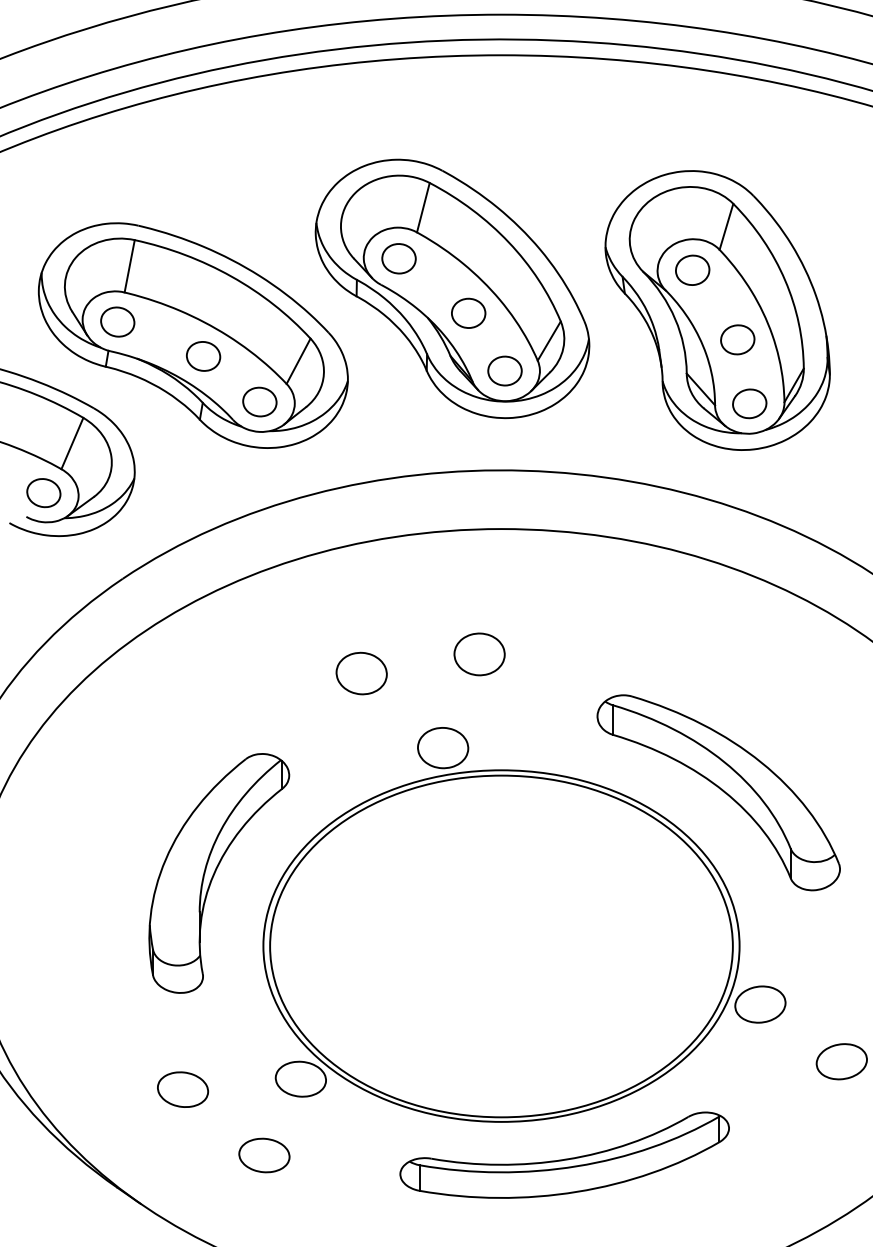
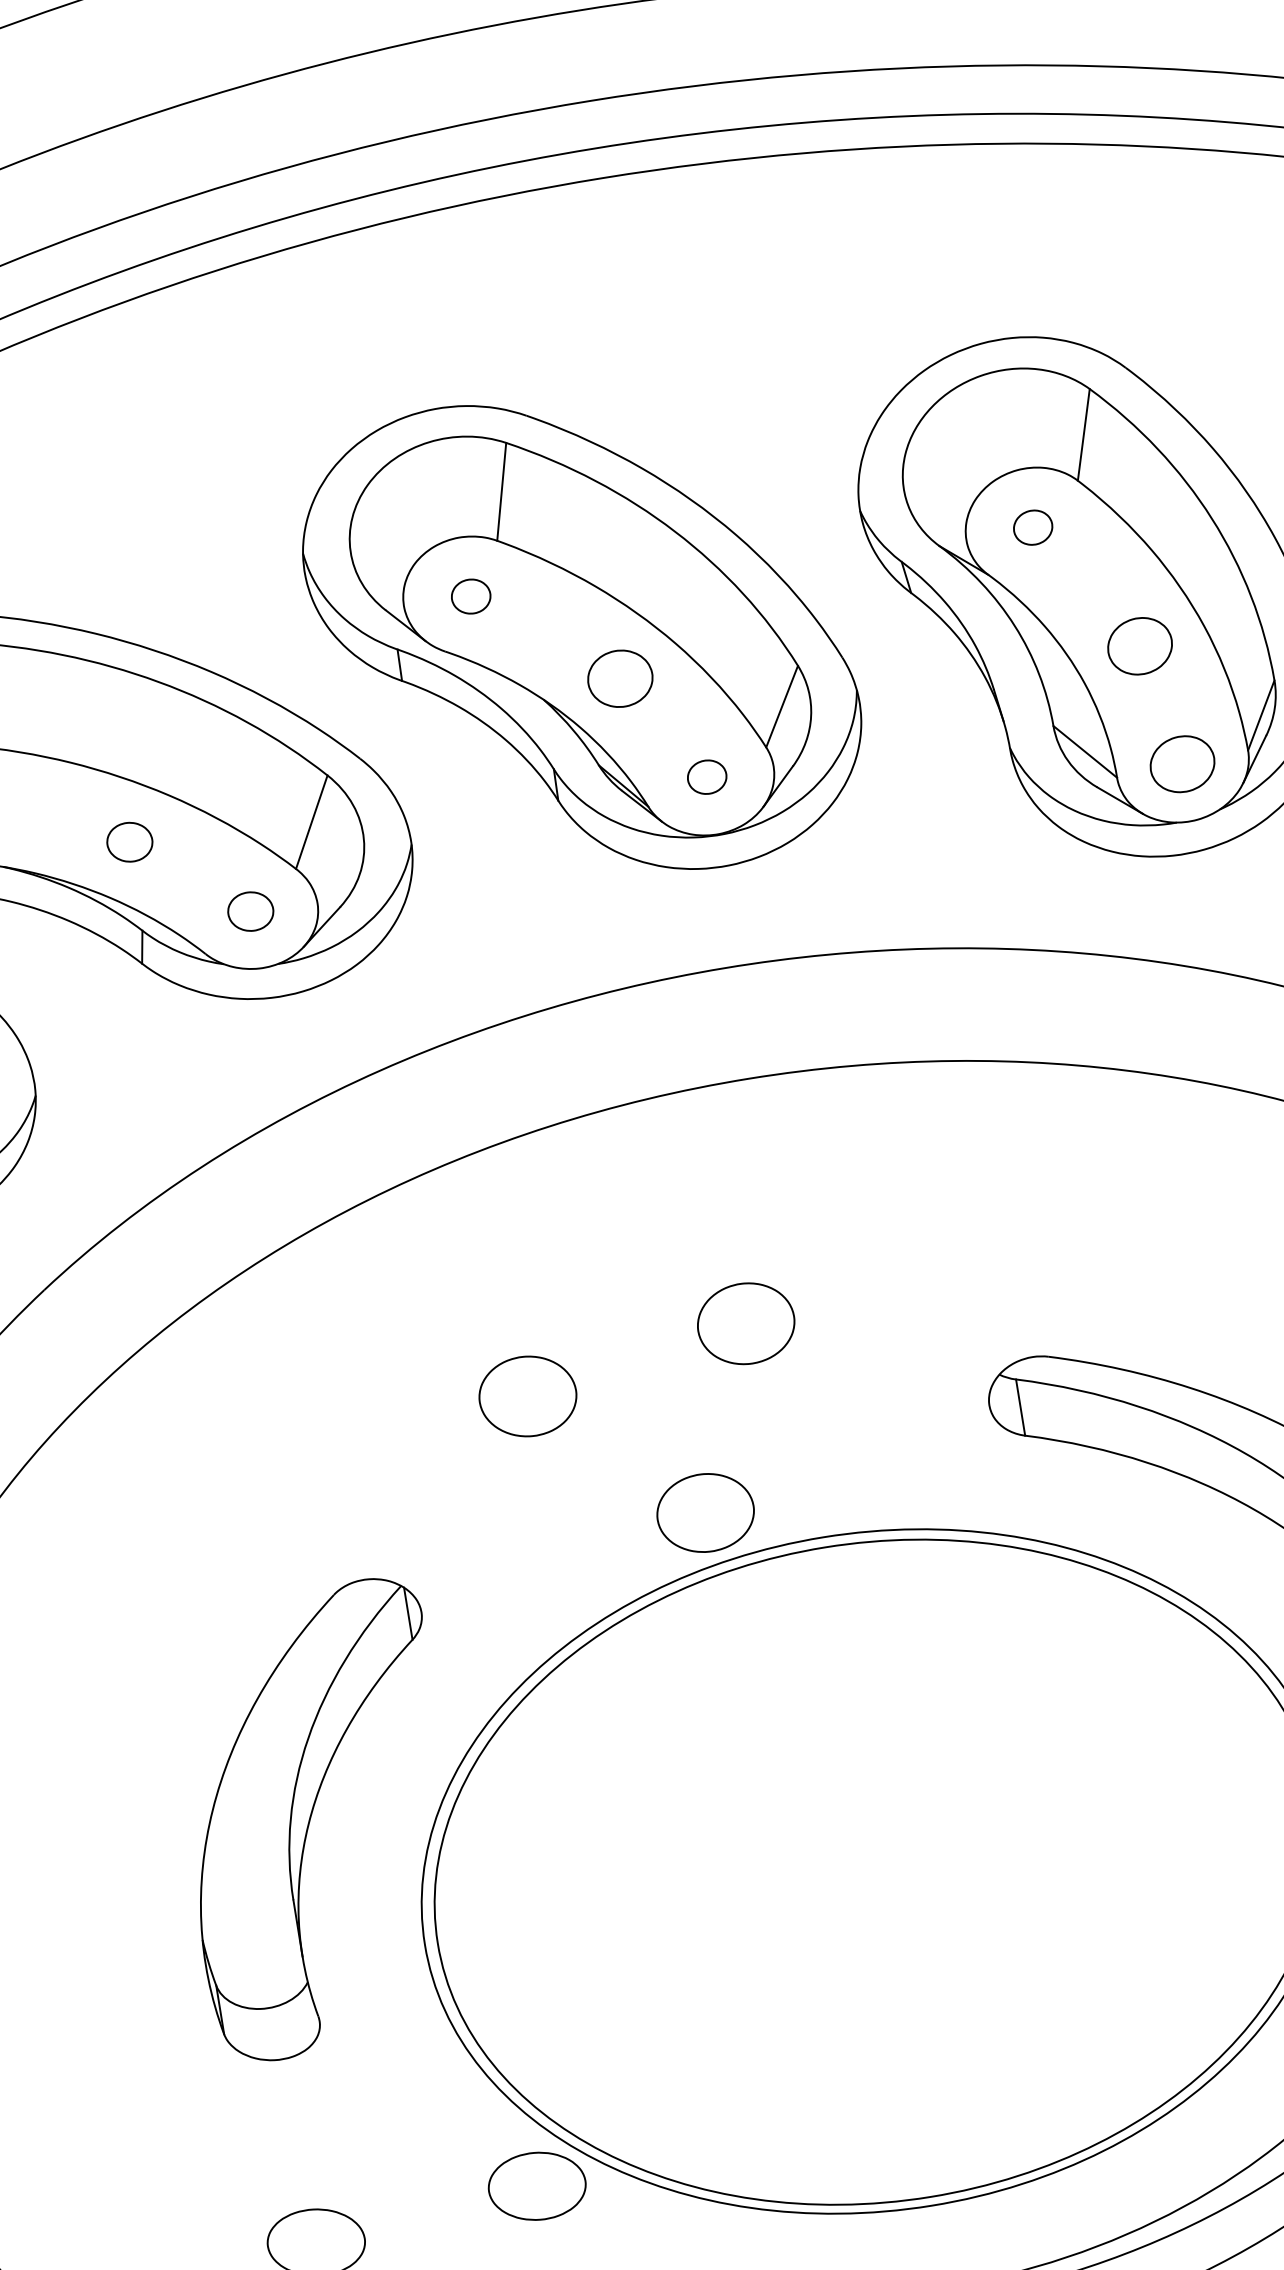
part: (398, 258) -> (470, 596), size x0.6
part: (692, 269) -> (1032, 526), size x0.6
part: (203, 356) -> (129, 842), size x0.7
part: (504, 370) -> (706, 776), size x0.6
part: (259, 401) -> (249, 910), size x0.7

